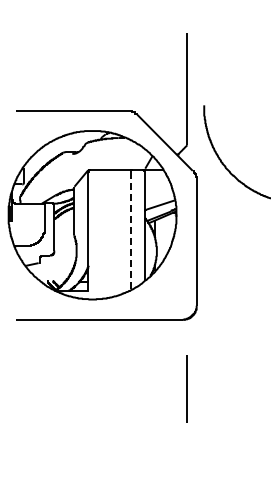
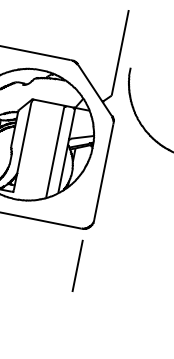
line: (130, 231) -> (54, 153), dashed -> solid
line: (186, 388) -> (77, 265), moved

